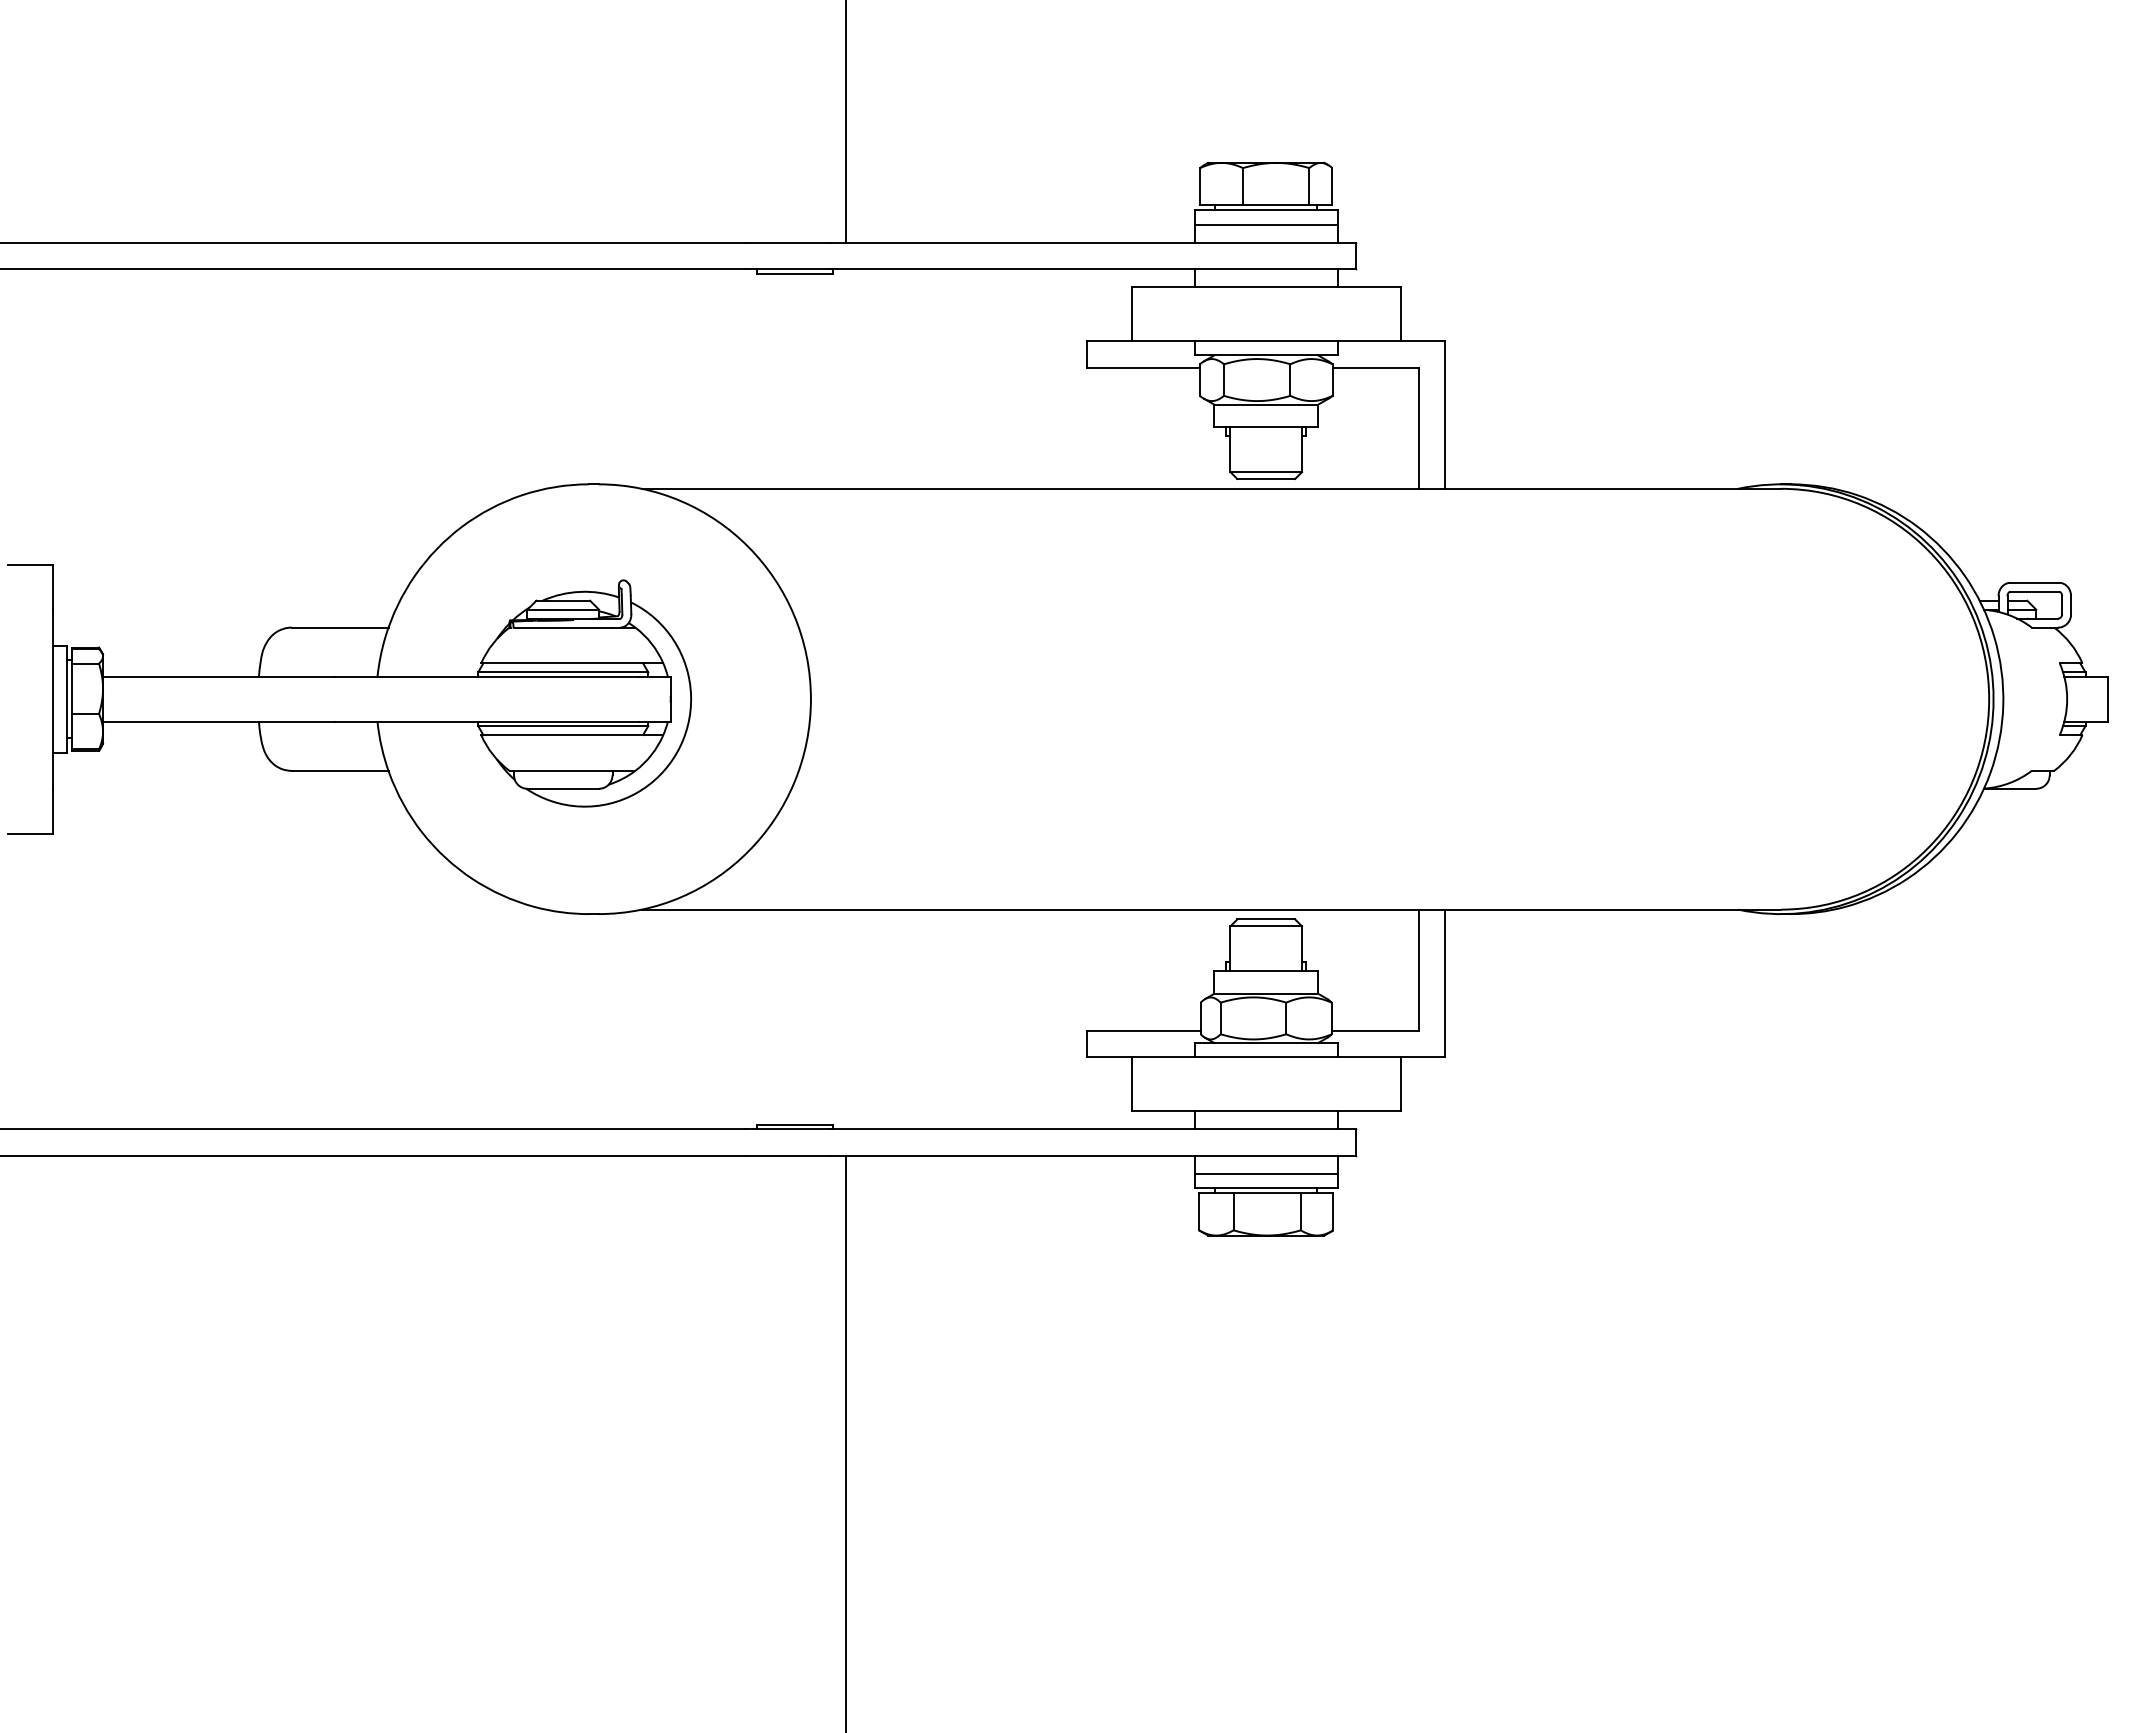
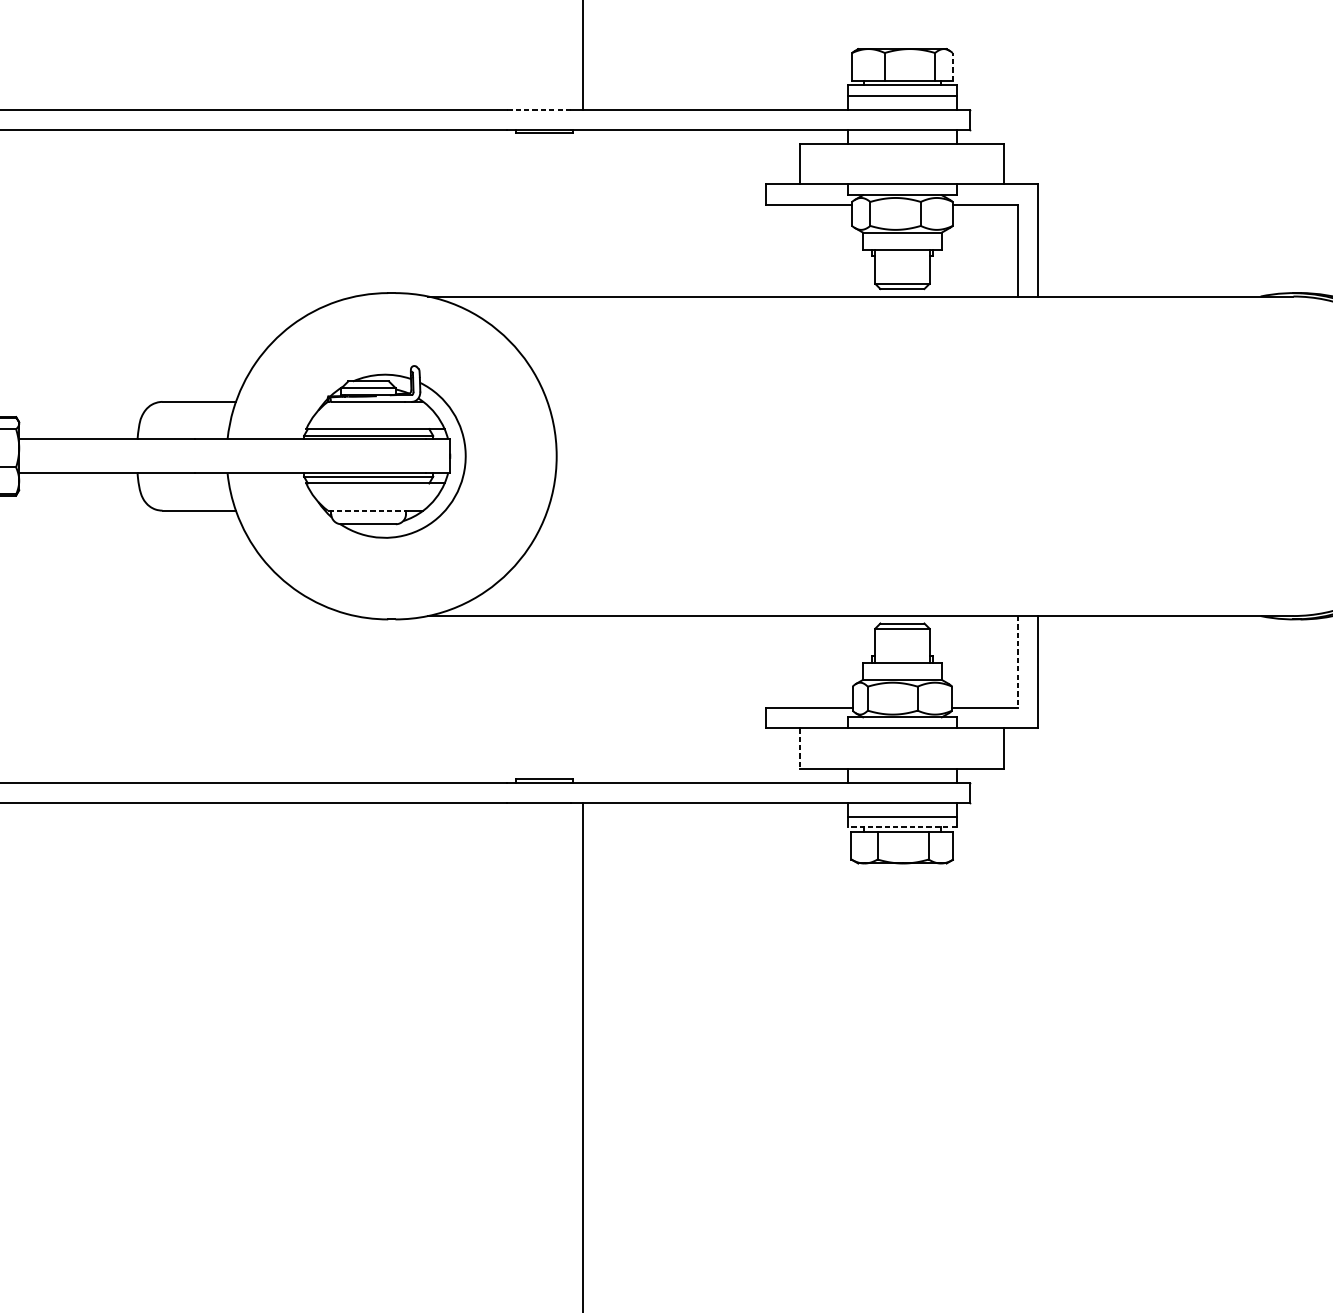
line: (1332, 186) -> (952, 66), solid -> dashed
line: (787, 242) -> (538, 109), solid -> dashed
line: (562, 770) -> (368, 510), solid -> dashed
line: (1418, 970) -> (1018, 662), solid -> dashed
line: (1131, 1084) -> (800, 748), solid -> dashed
line: (1266, 1188) -> (902, 827), solid -> dashed

